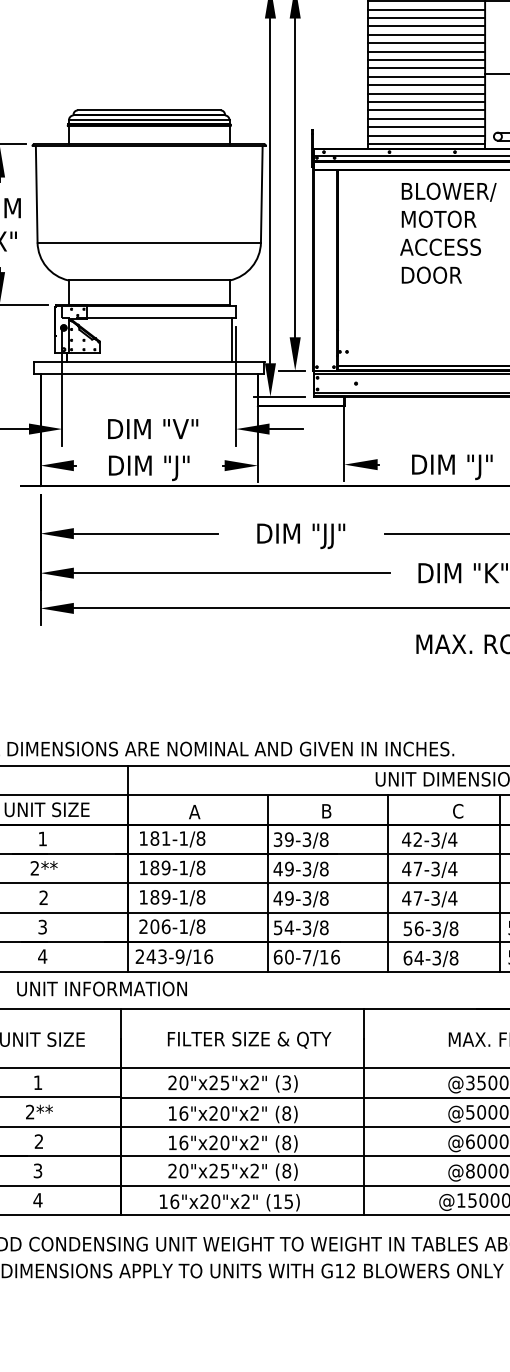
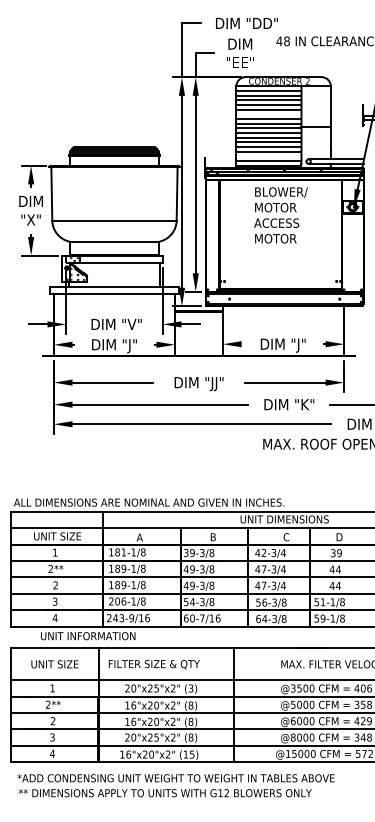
line: (425, 52) -> (268, 114), removed
line: (425, 127) -> (268, 156), removed
text: (440, 274) -> (276, 238), DOOR -> MOTOR
text: (248, 1039) -> (153, 664), moved

